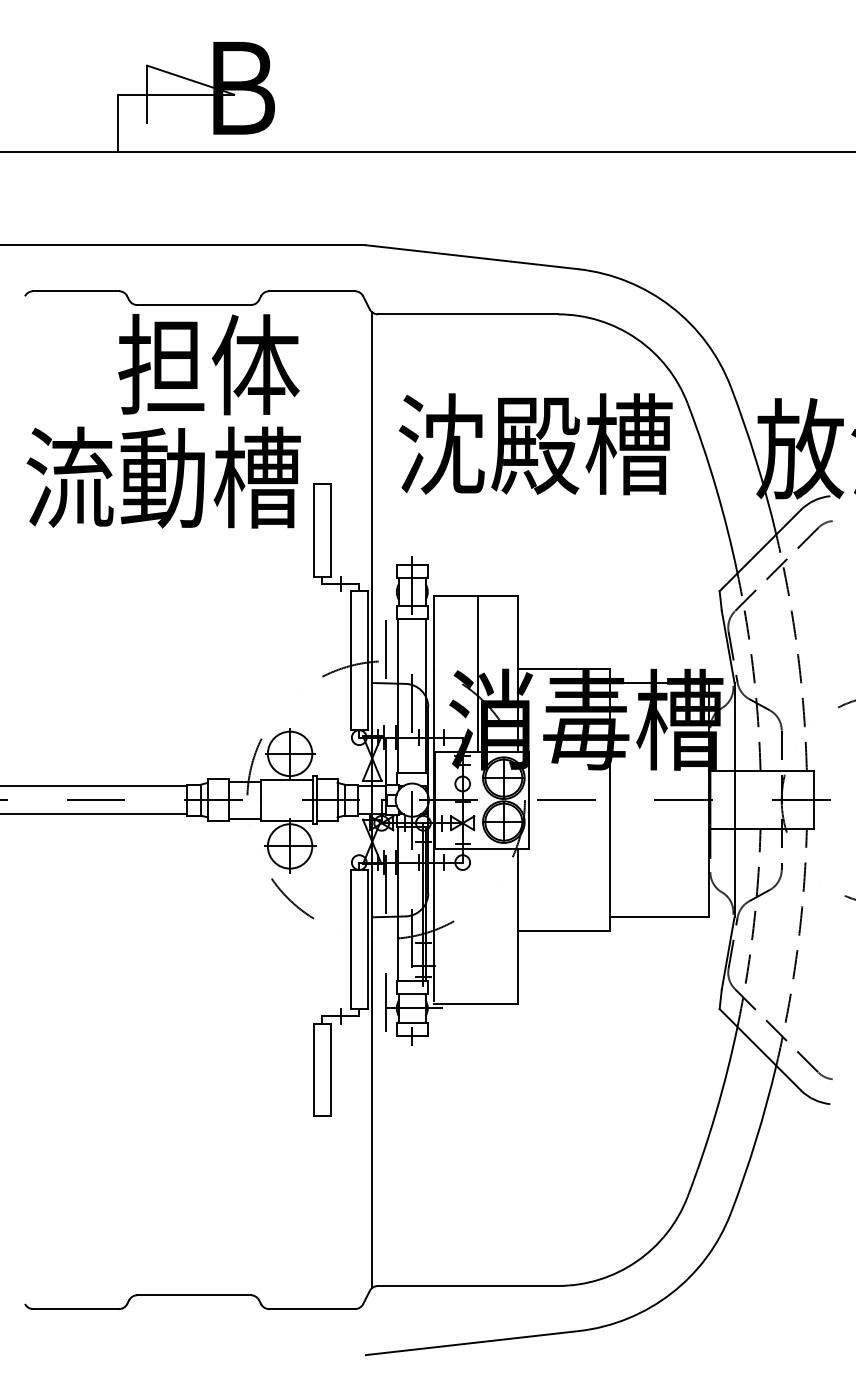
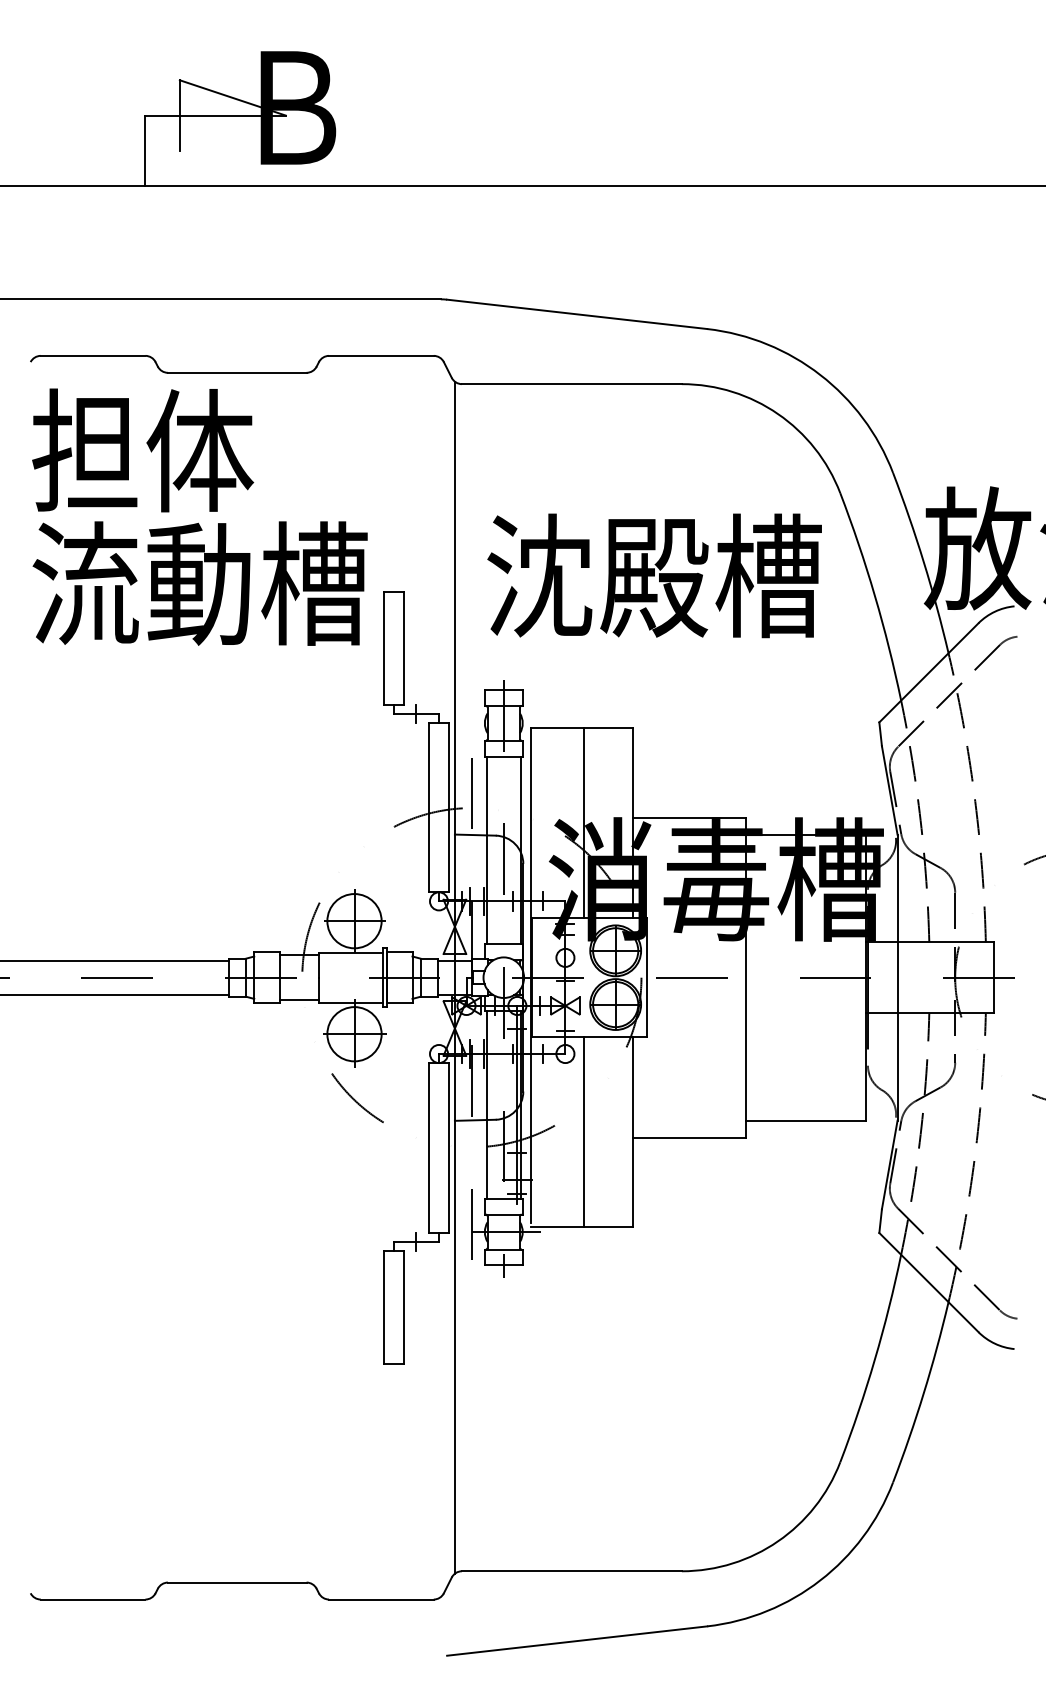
text: (208, 364) -> (142, 450), moved
text: (535, 444) -> (654, 576), moved
line: (477, 926) -> (583, 1132), added

